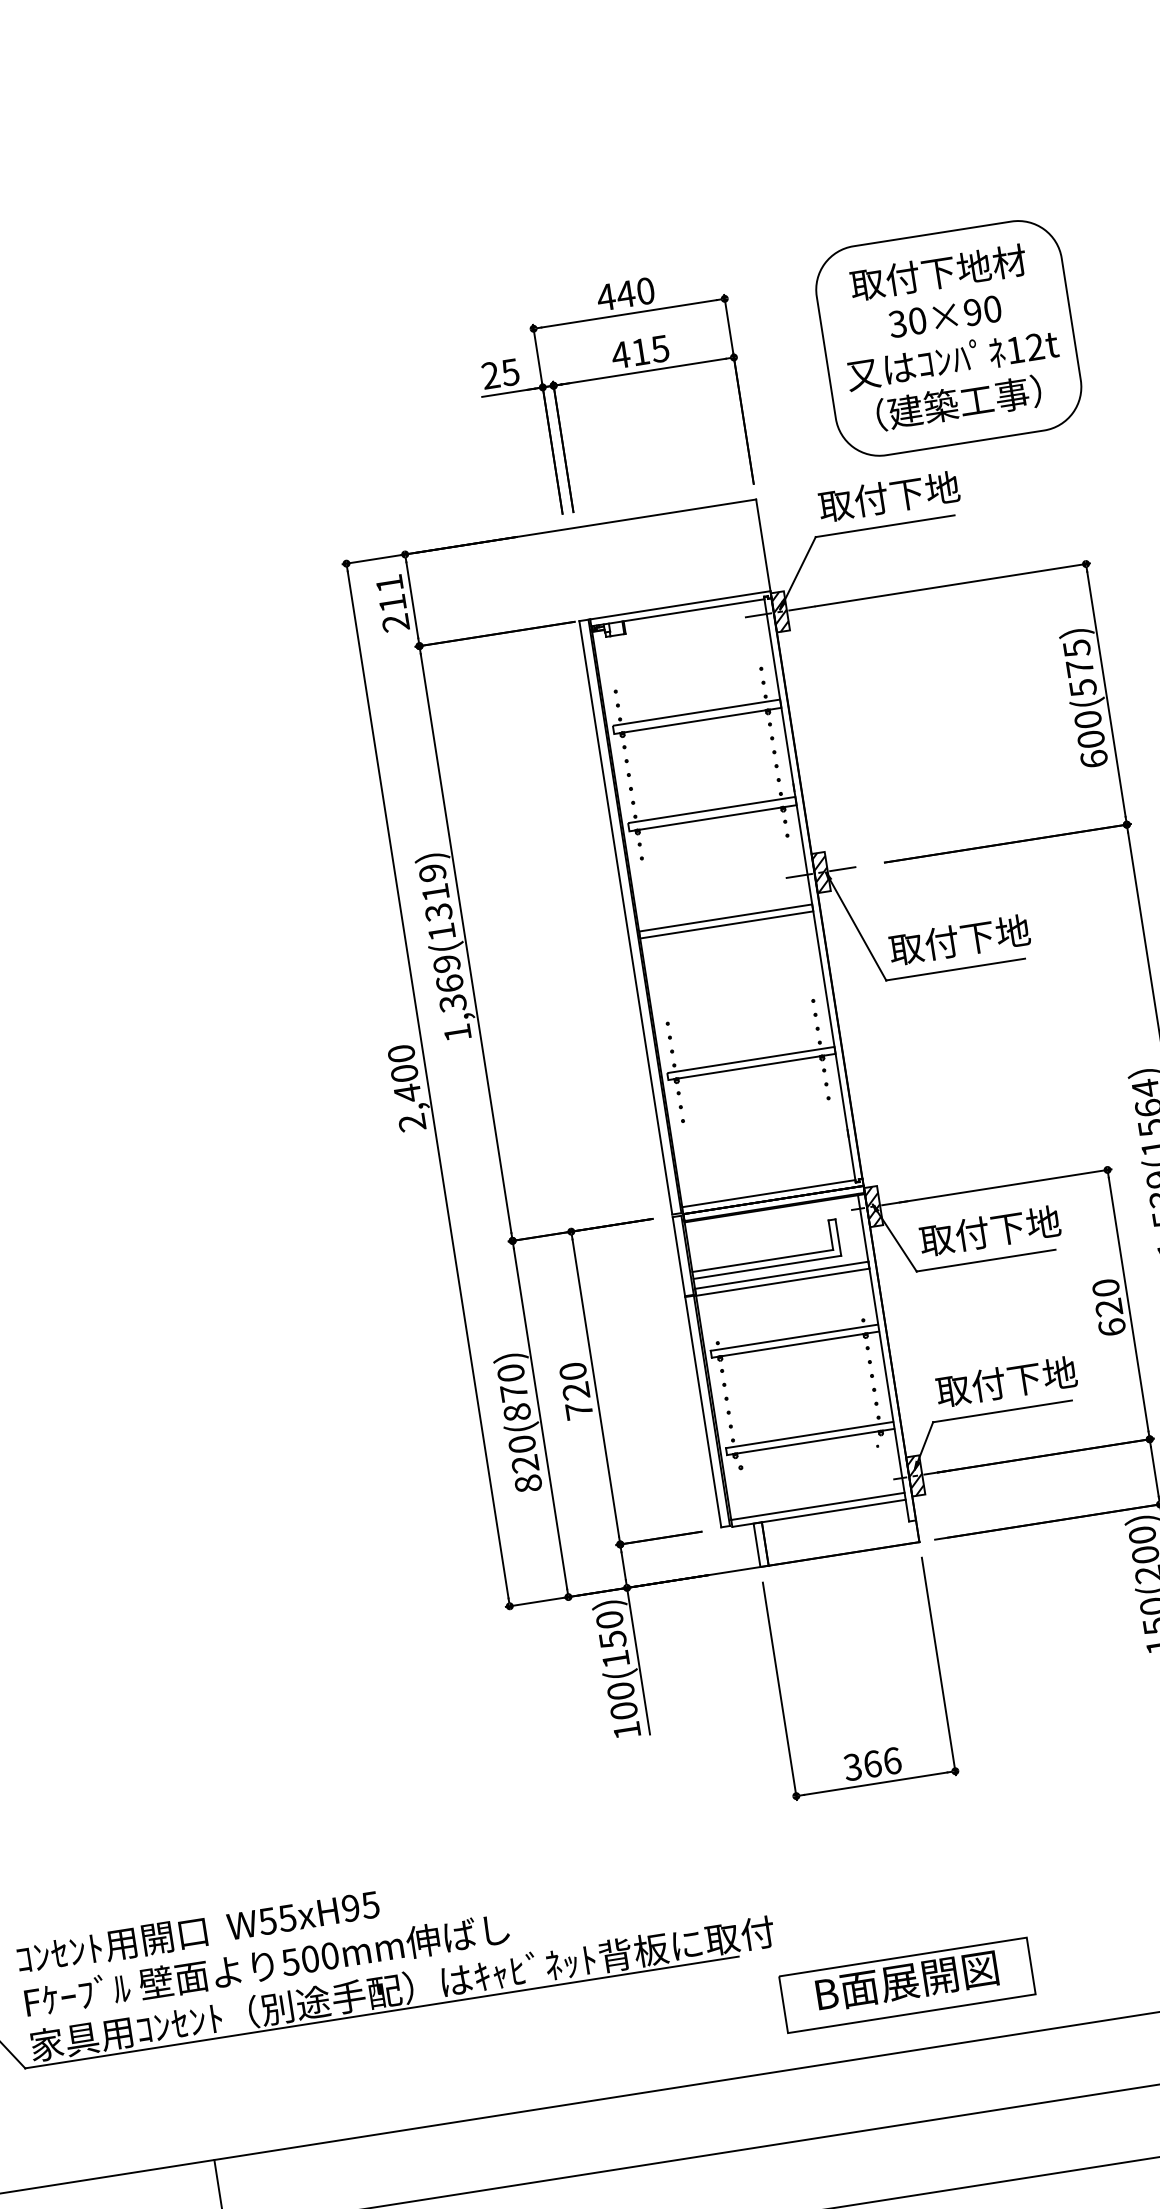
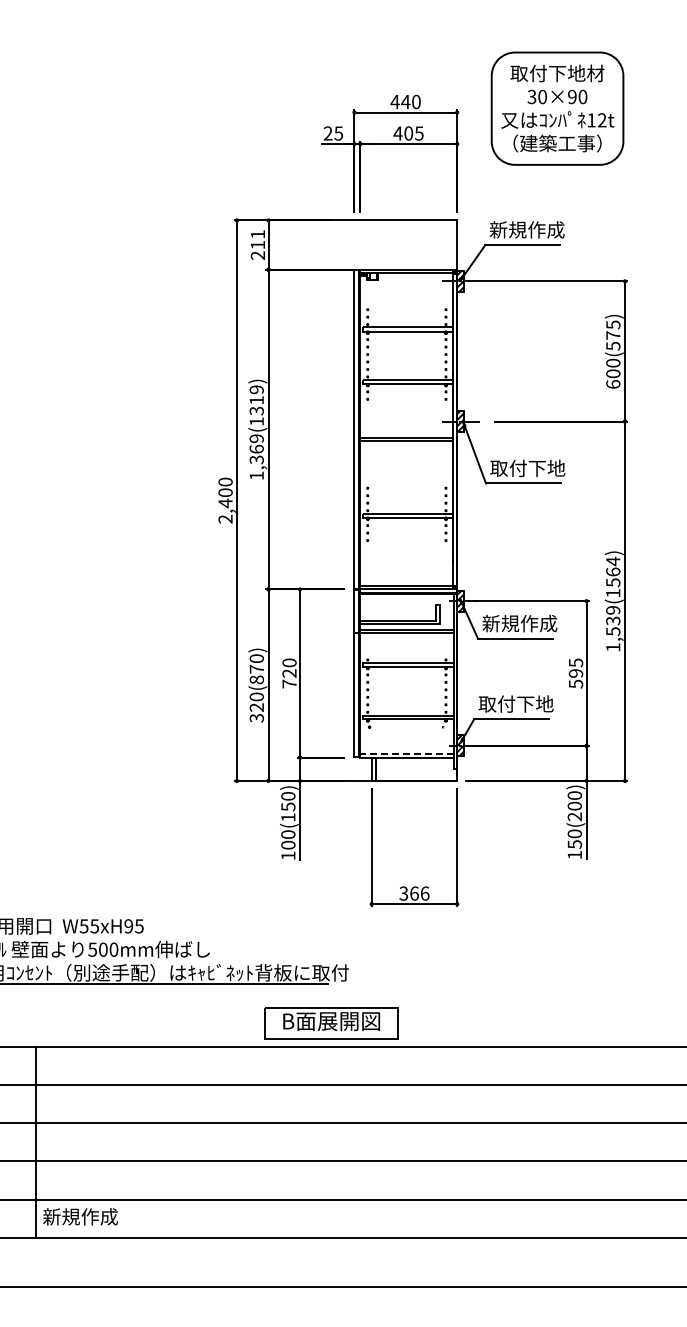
part: (948, 338) -> (557, 108), moved
text: (640, 352) -> (408, 133), 415 -> 405
text: (887, 496) -> (526, 229), 取付下地 -> 新規作成
text: (989, 1231) -> (519, 623), 取付下地 -> 新規作成
text: (1108, 1307) -> (575, 673), 620 -> 595
text: (527, 1482) -> (256, 717), 820(870) -> 320(870)
line: (817, 1505) -> (406, 753), solid -> dashed
part: (907, 1985) -> (331, 1023), moved

